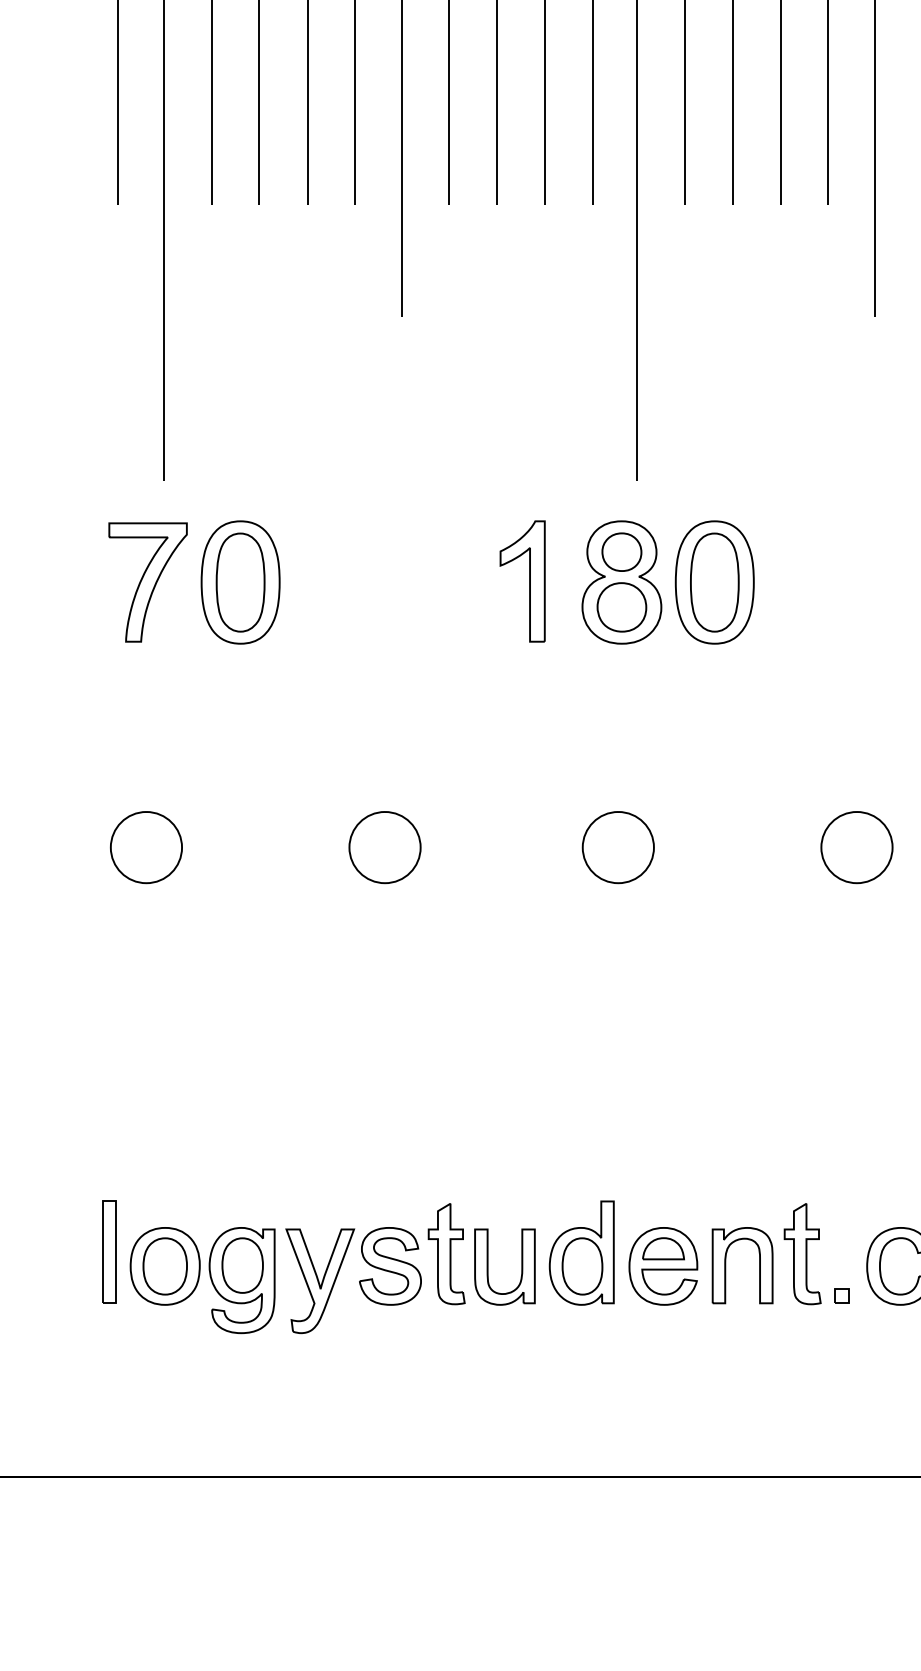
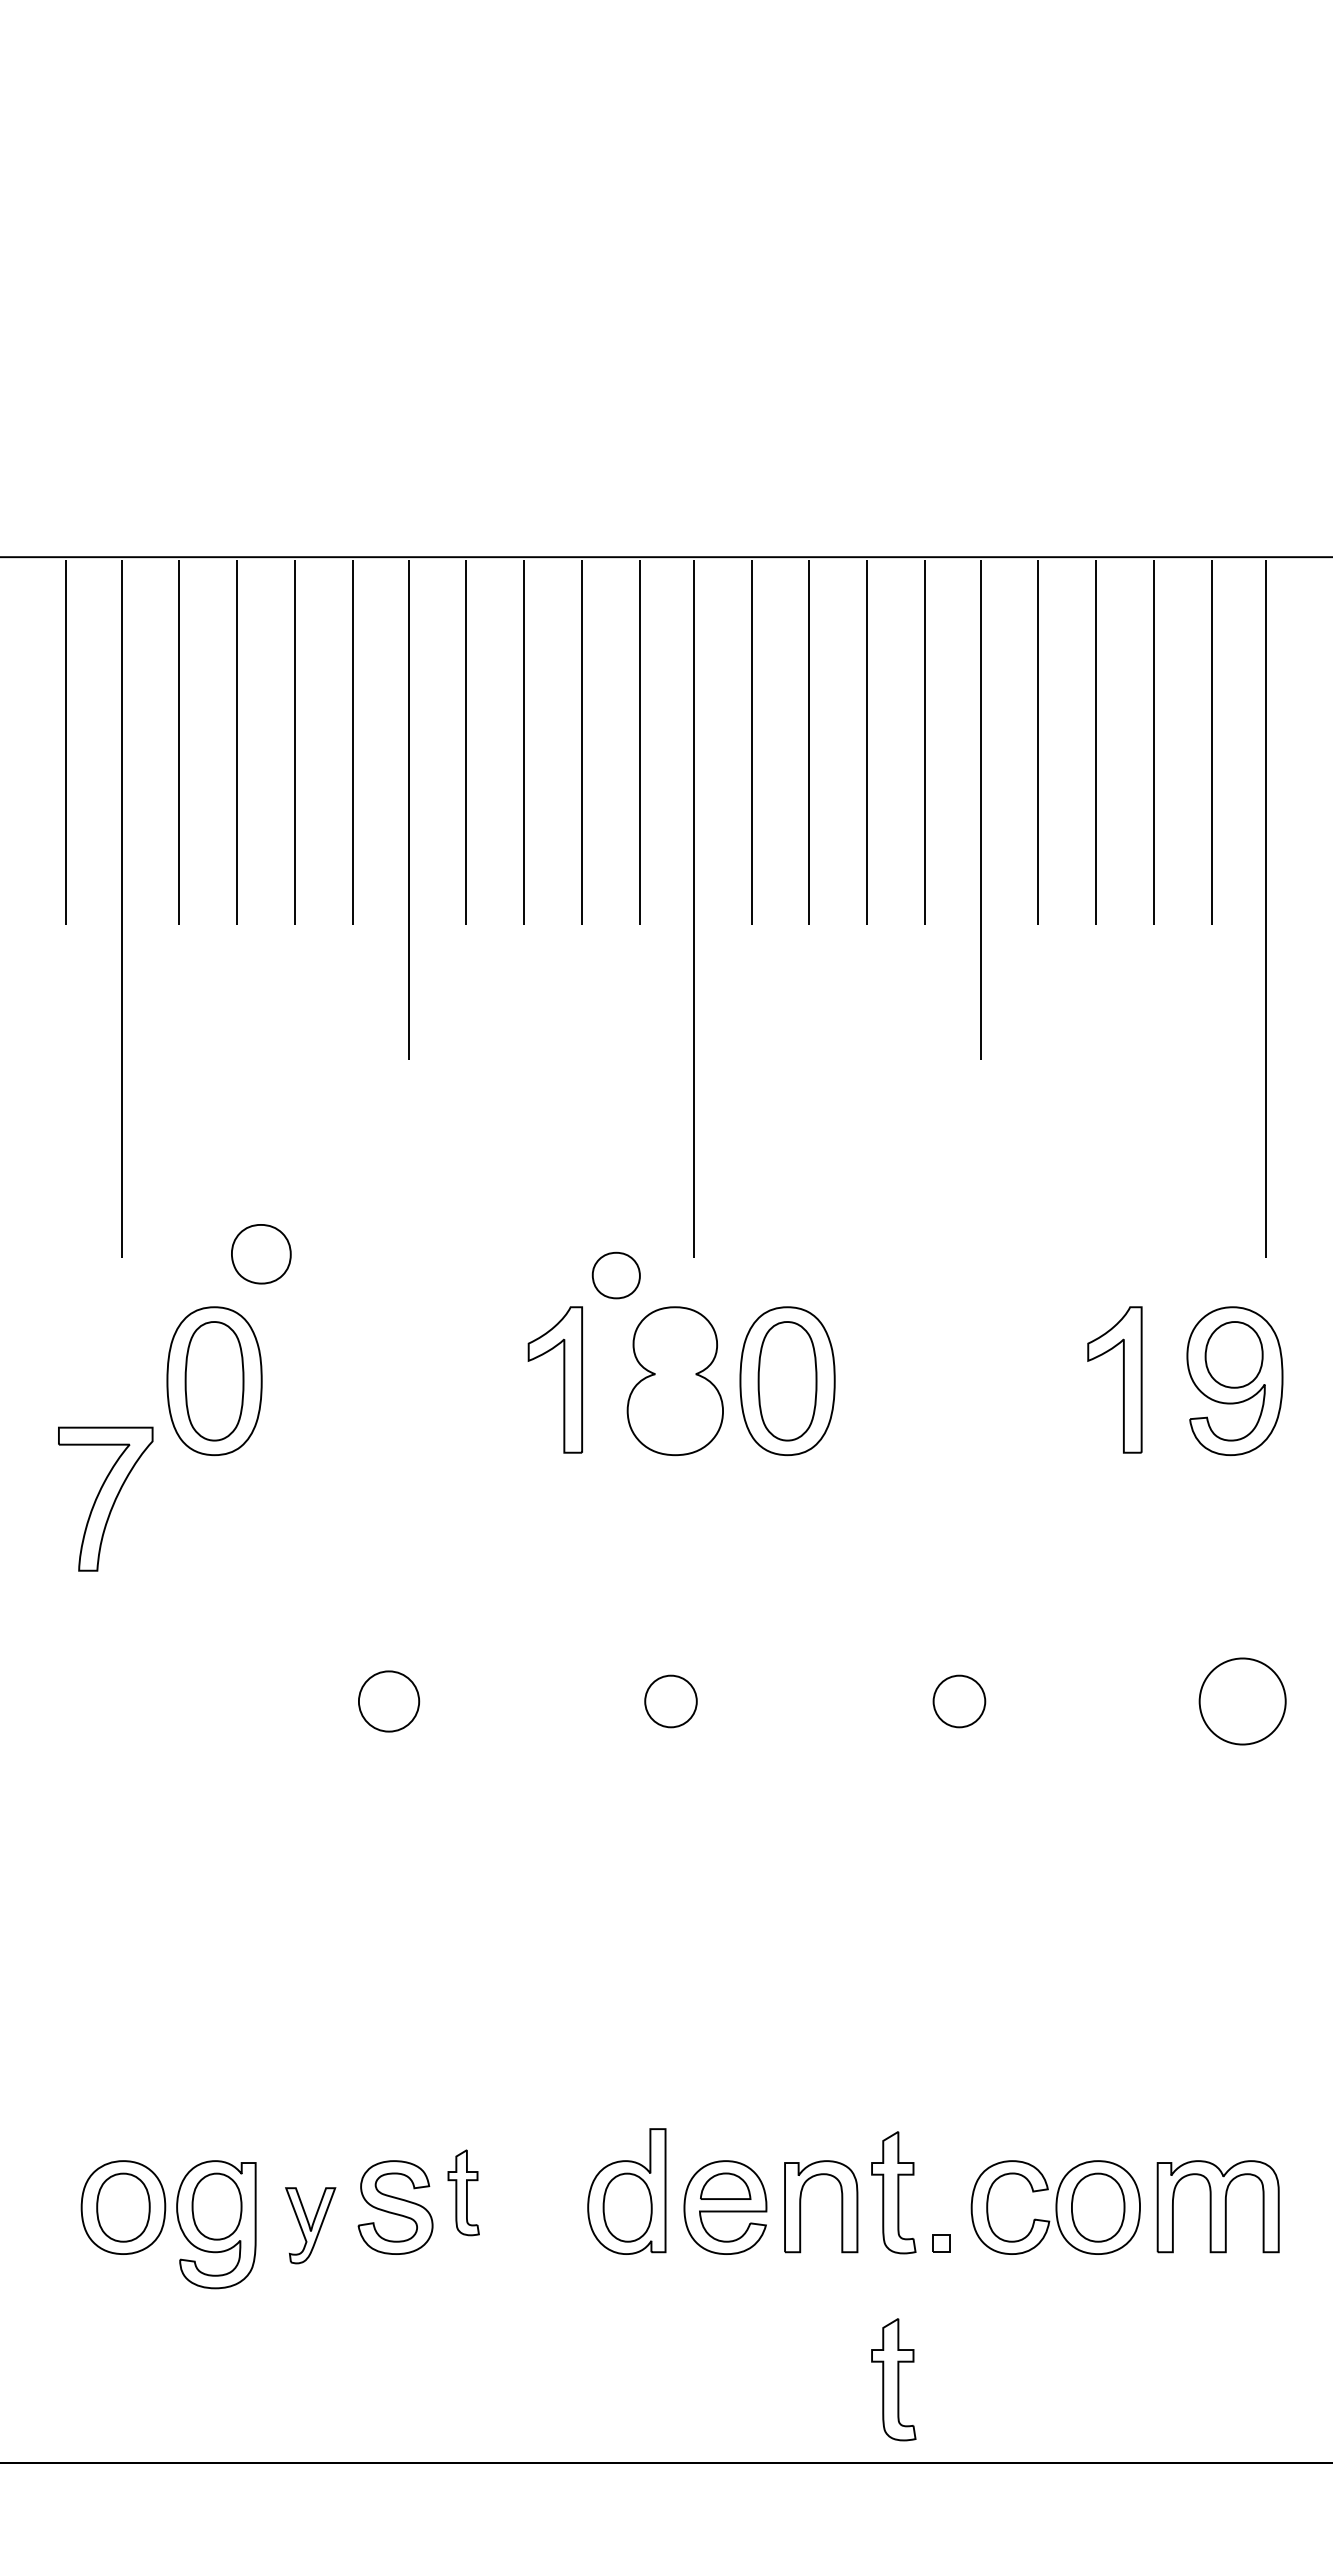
part: (621, 552) -> (615, 1275), moved
part: (147, 581) -> (105, 1498), moved
part: (622, 607) -> (261, 1254), moved
part: (146, 847) -> (100, 1701), removed
part: (384, 847) -> (388, 1701), size x0.7
part: (617, 847) -> (670, 1701), size x0.6
part: (857, 847) -> (959, 1701), size x0.6
part: (109, 1252) -> (56, 2190), removed
part: (446, 1253) -> (463, 2192), size x0.7
part: (487, 1267) -> (513, 2208), removed
part: (320, 1281) -> (310, 2225), size x0.6
part: (802, 1408) -> (893, 2379), added

